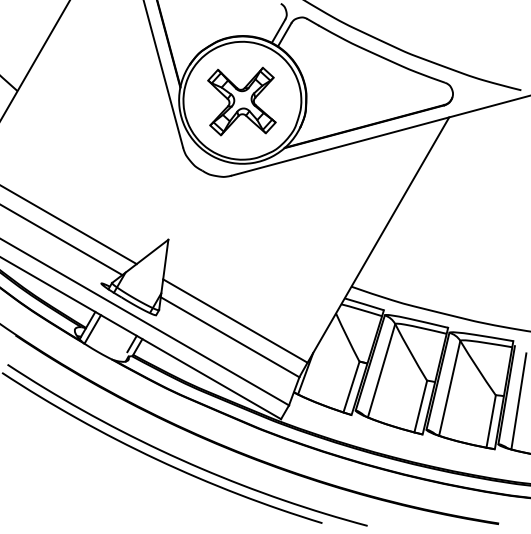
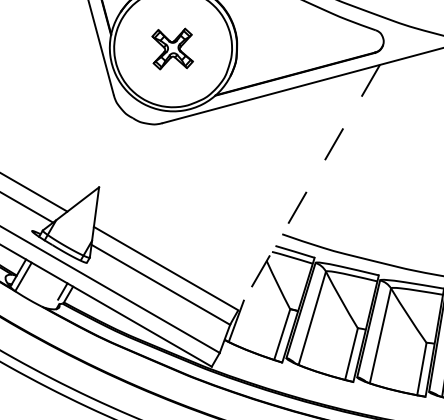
part: (241, 101) -> (172, 49), size x0.6
line: (378, 240) -> (309, 188), solid -> dashed

